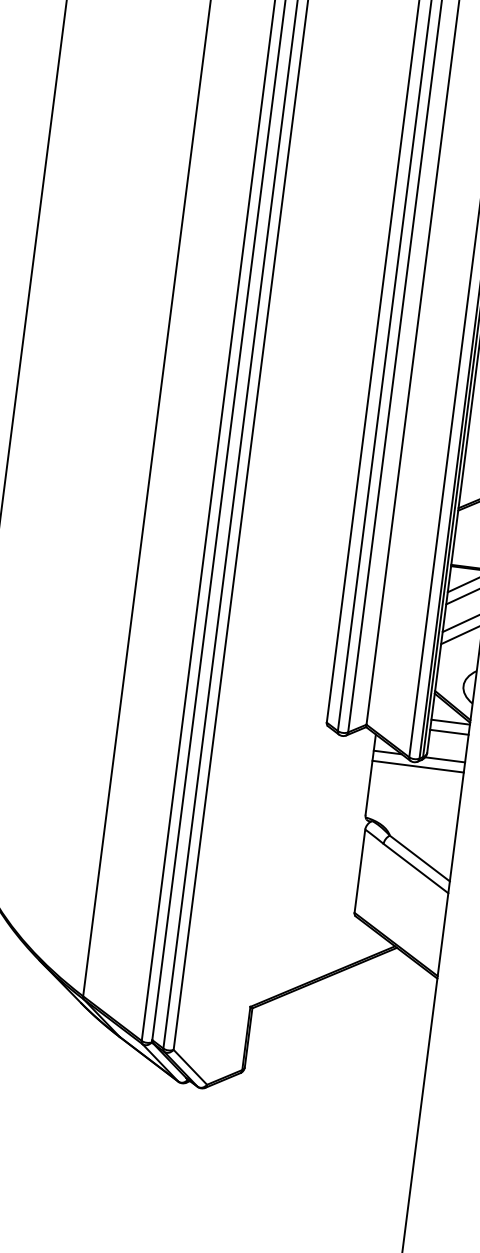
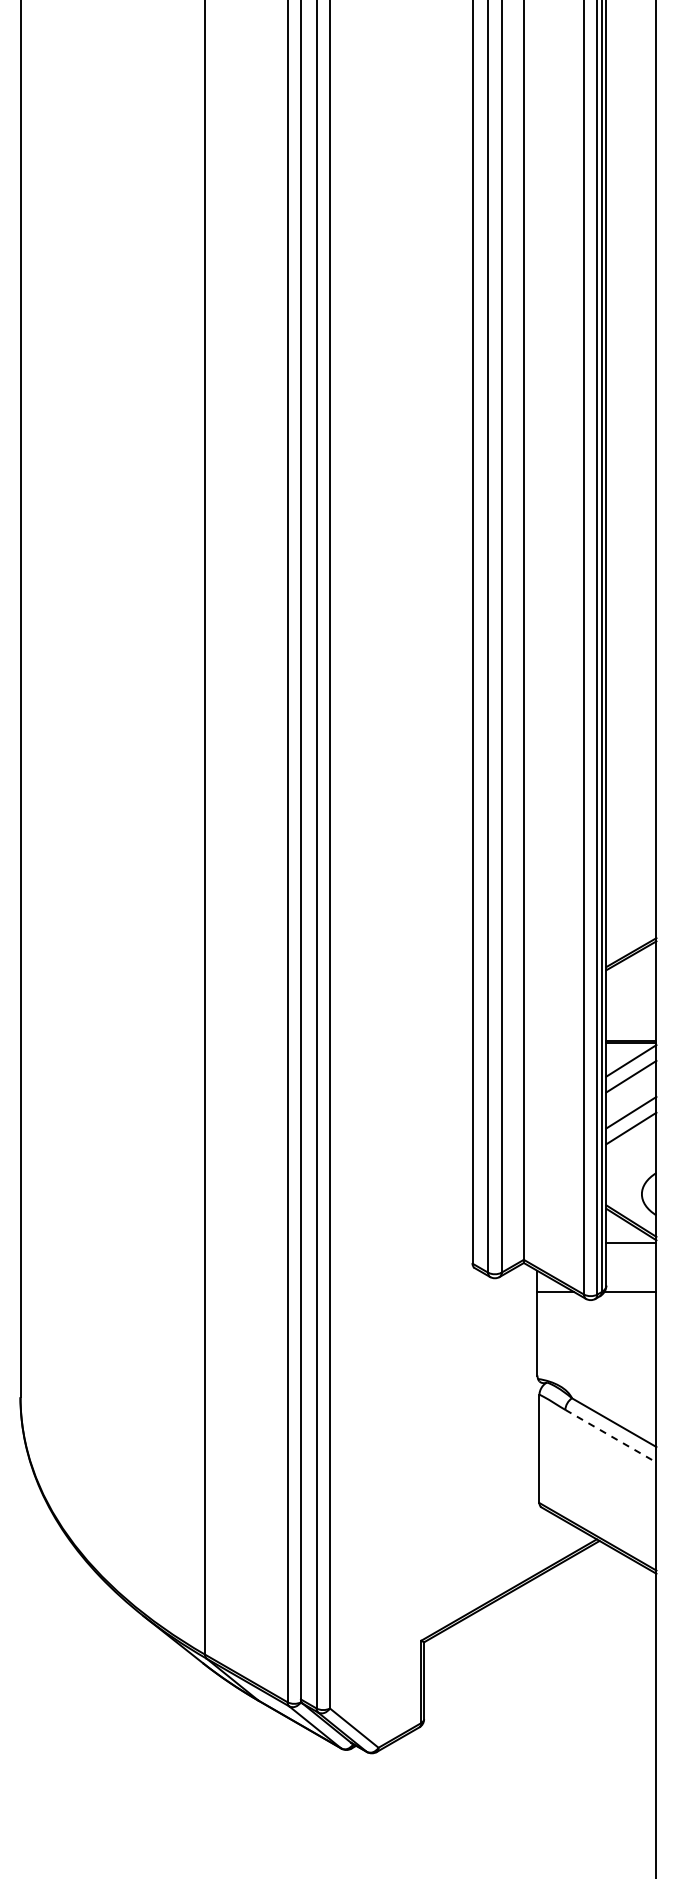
line: (449, 731) -> (631, 1255), removed
line: (417, 766) -> (596, 1305), removed
line: (415, 868) -> (610, 1436), solid -> dashed

